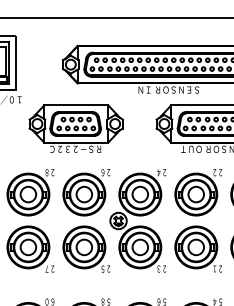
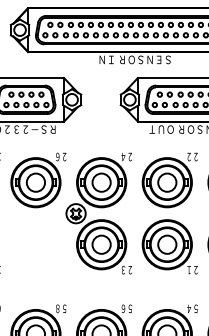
part: (86, 248) -> (38, 246), removed

